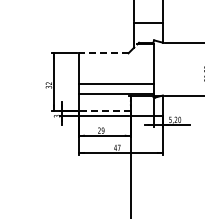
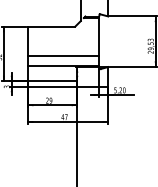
line: (103, 53) -> (51, 26), dashed -> solid
line: (104, 110) -> (52, 81), dashed -> solid

